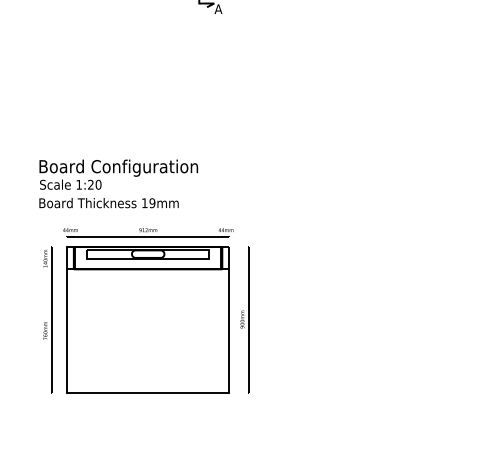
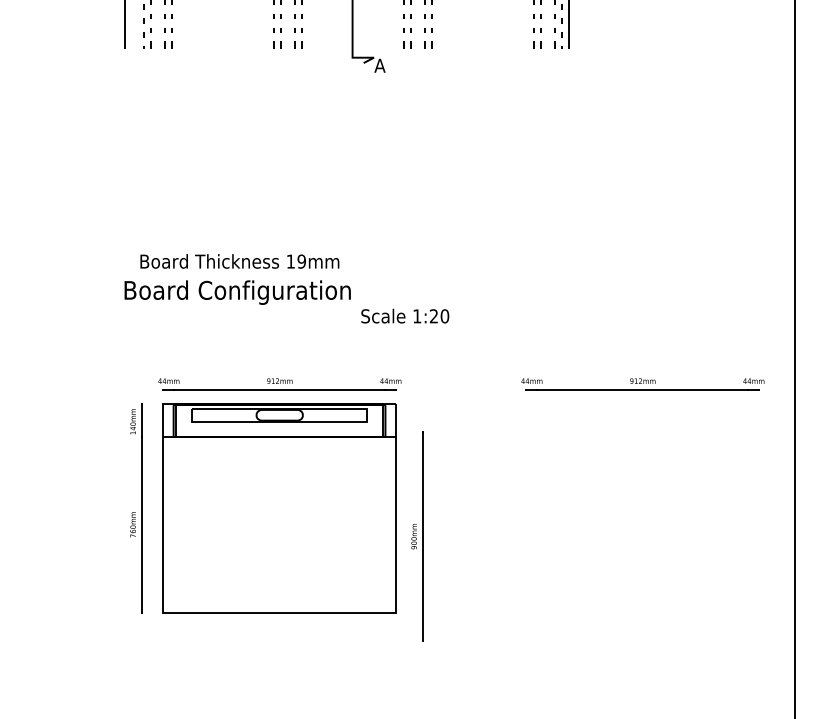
text: (70, 184) -> (405, 315), moved
text: (108, 203) -> (239, 261), moved
part: (402, 232) -> (642, 384), added
part: (244, 319) -> (417, 536), moved

